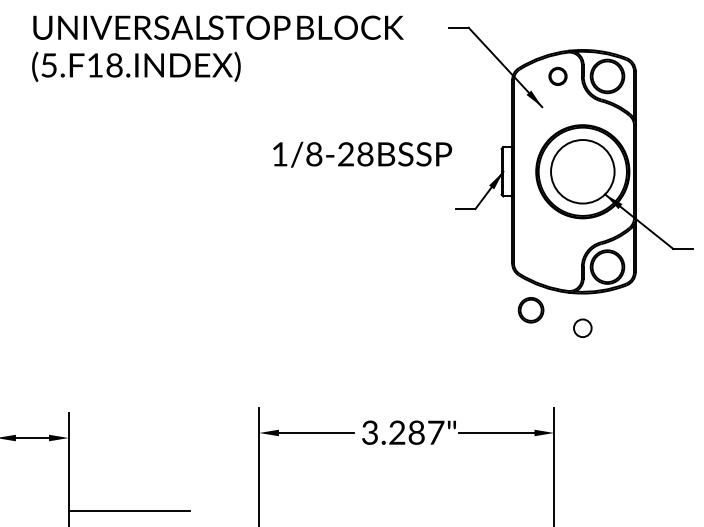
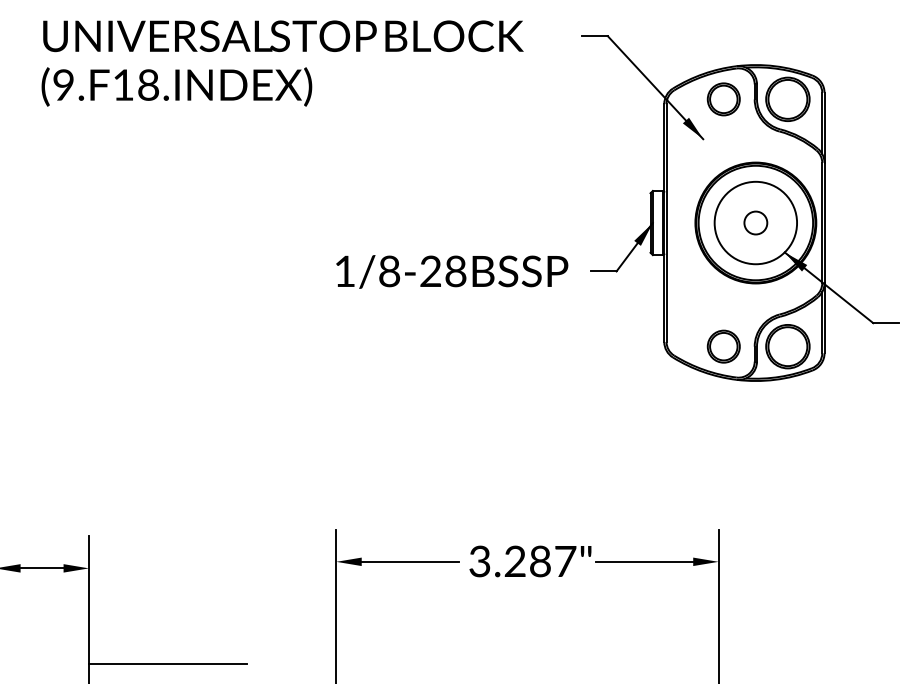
text: (48, 64) -> (63, 84), (5.F18.INDEX) -> (9.F18.INDEX)
part: (557, 76) -> (723, 99), size x1.43
text: (362, 154) -> (452, 271), moved
part: (530, 310) -> (723, 346), moved
circle: (582, 327) -> (755, 222), moved

